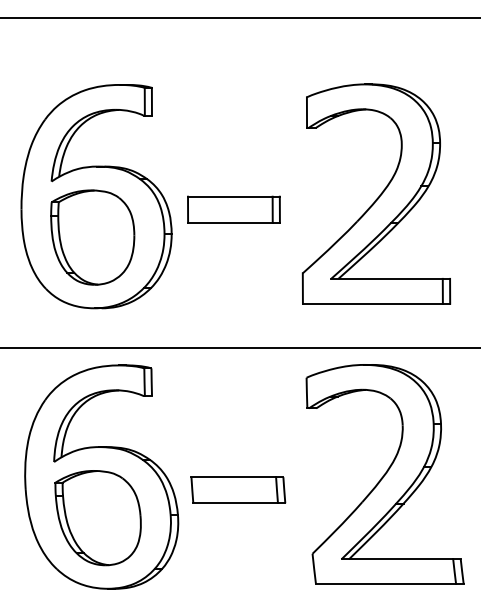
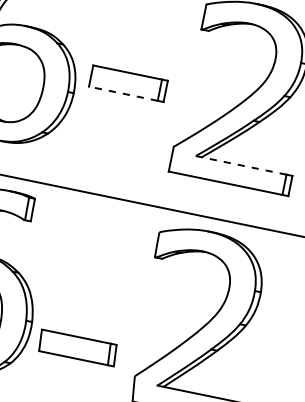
line: (229, 222) -> (122, 93), solid -> dashed
line: (386, 278) -> (240, 164), solid -> dashed
part: (238, 489) -> (78, 347), moved

